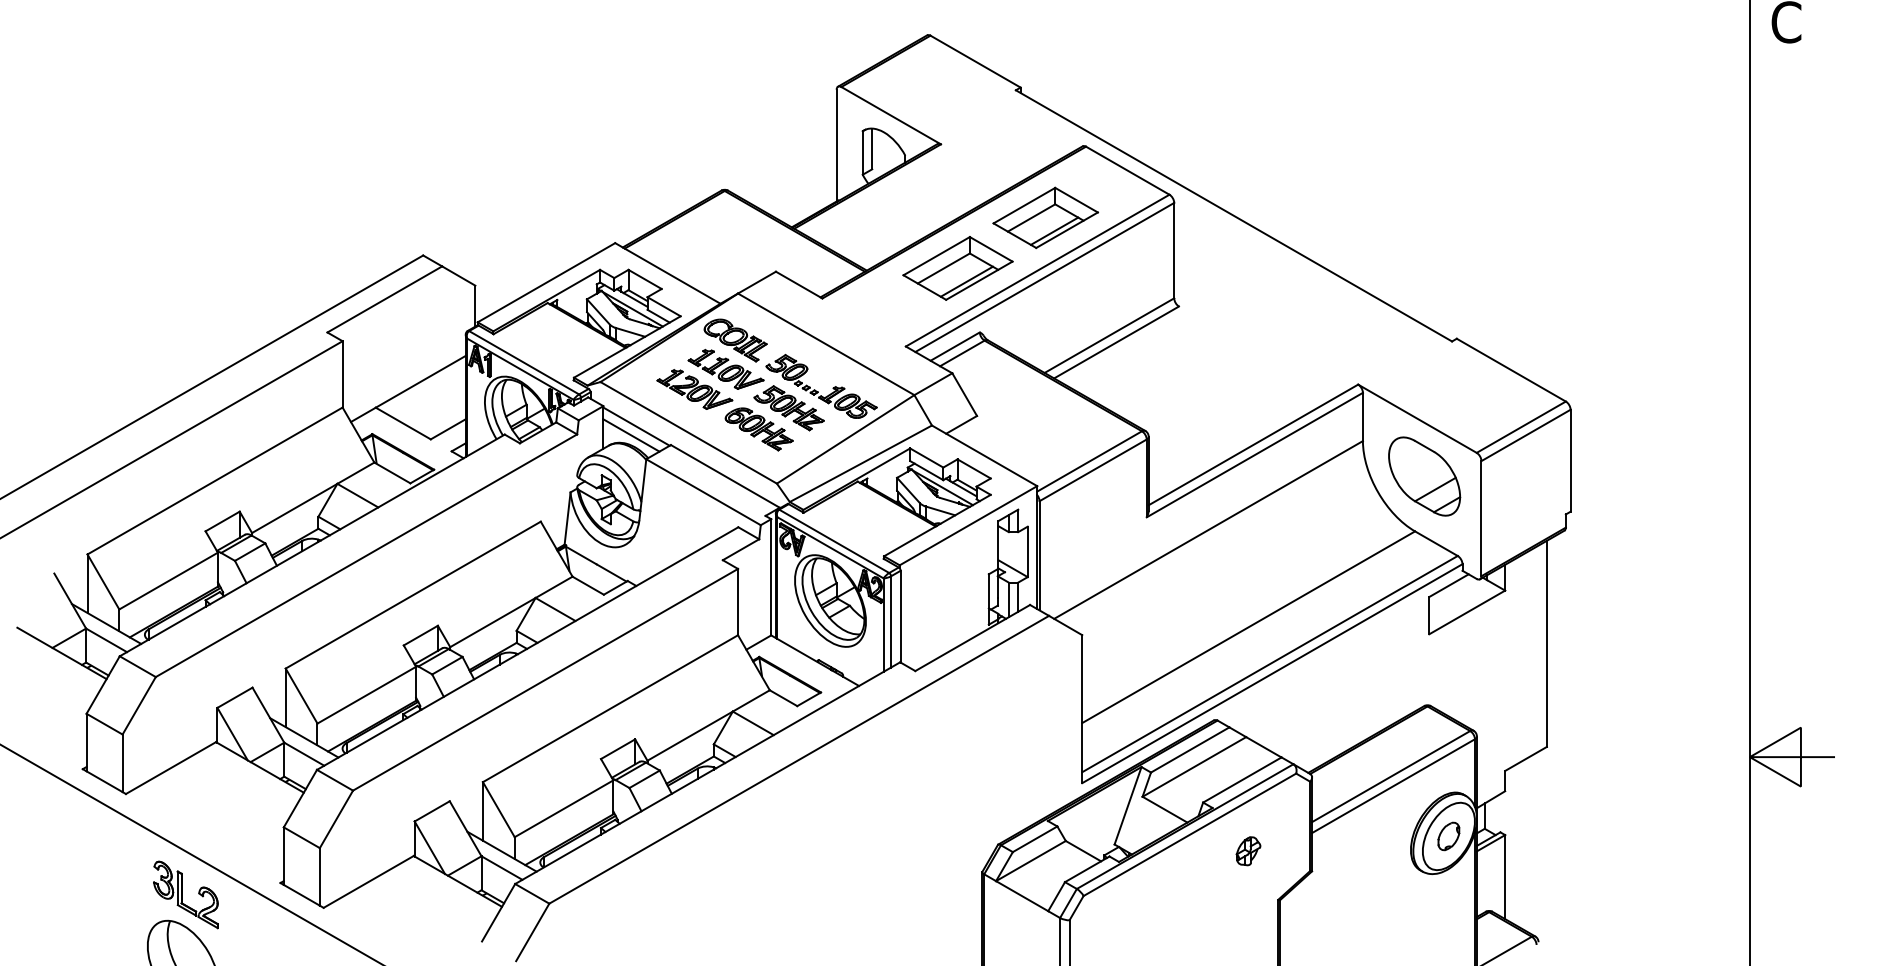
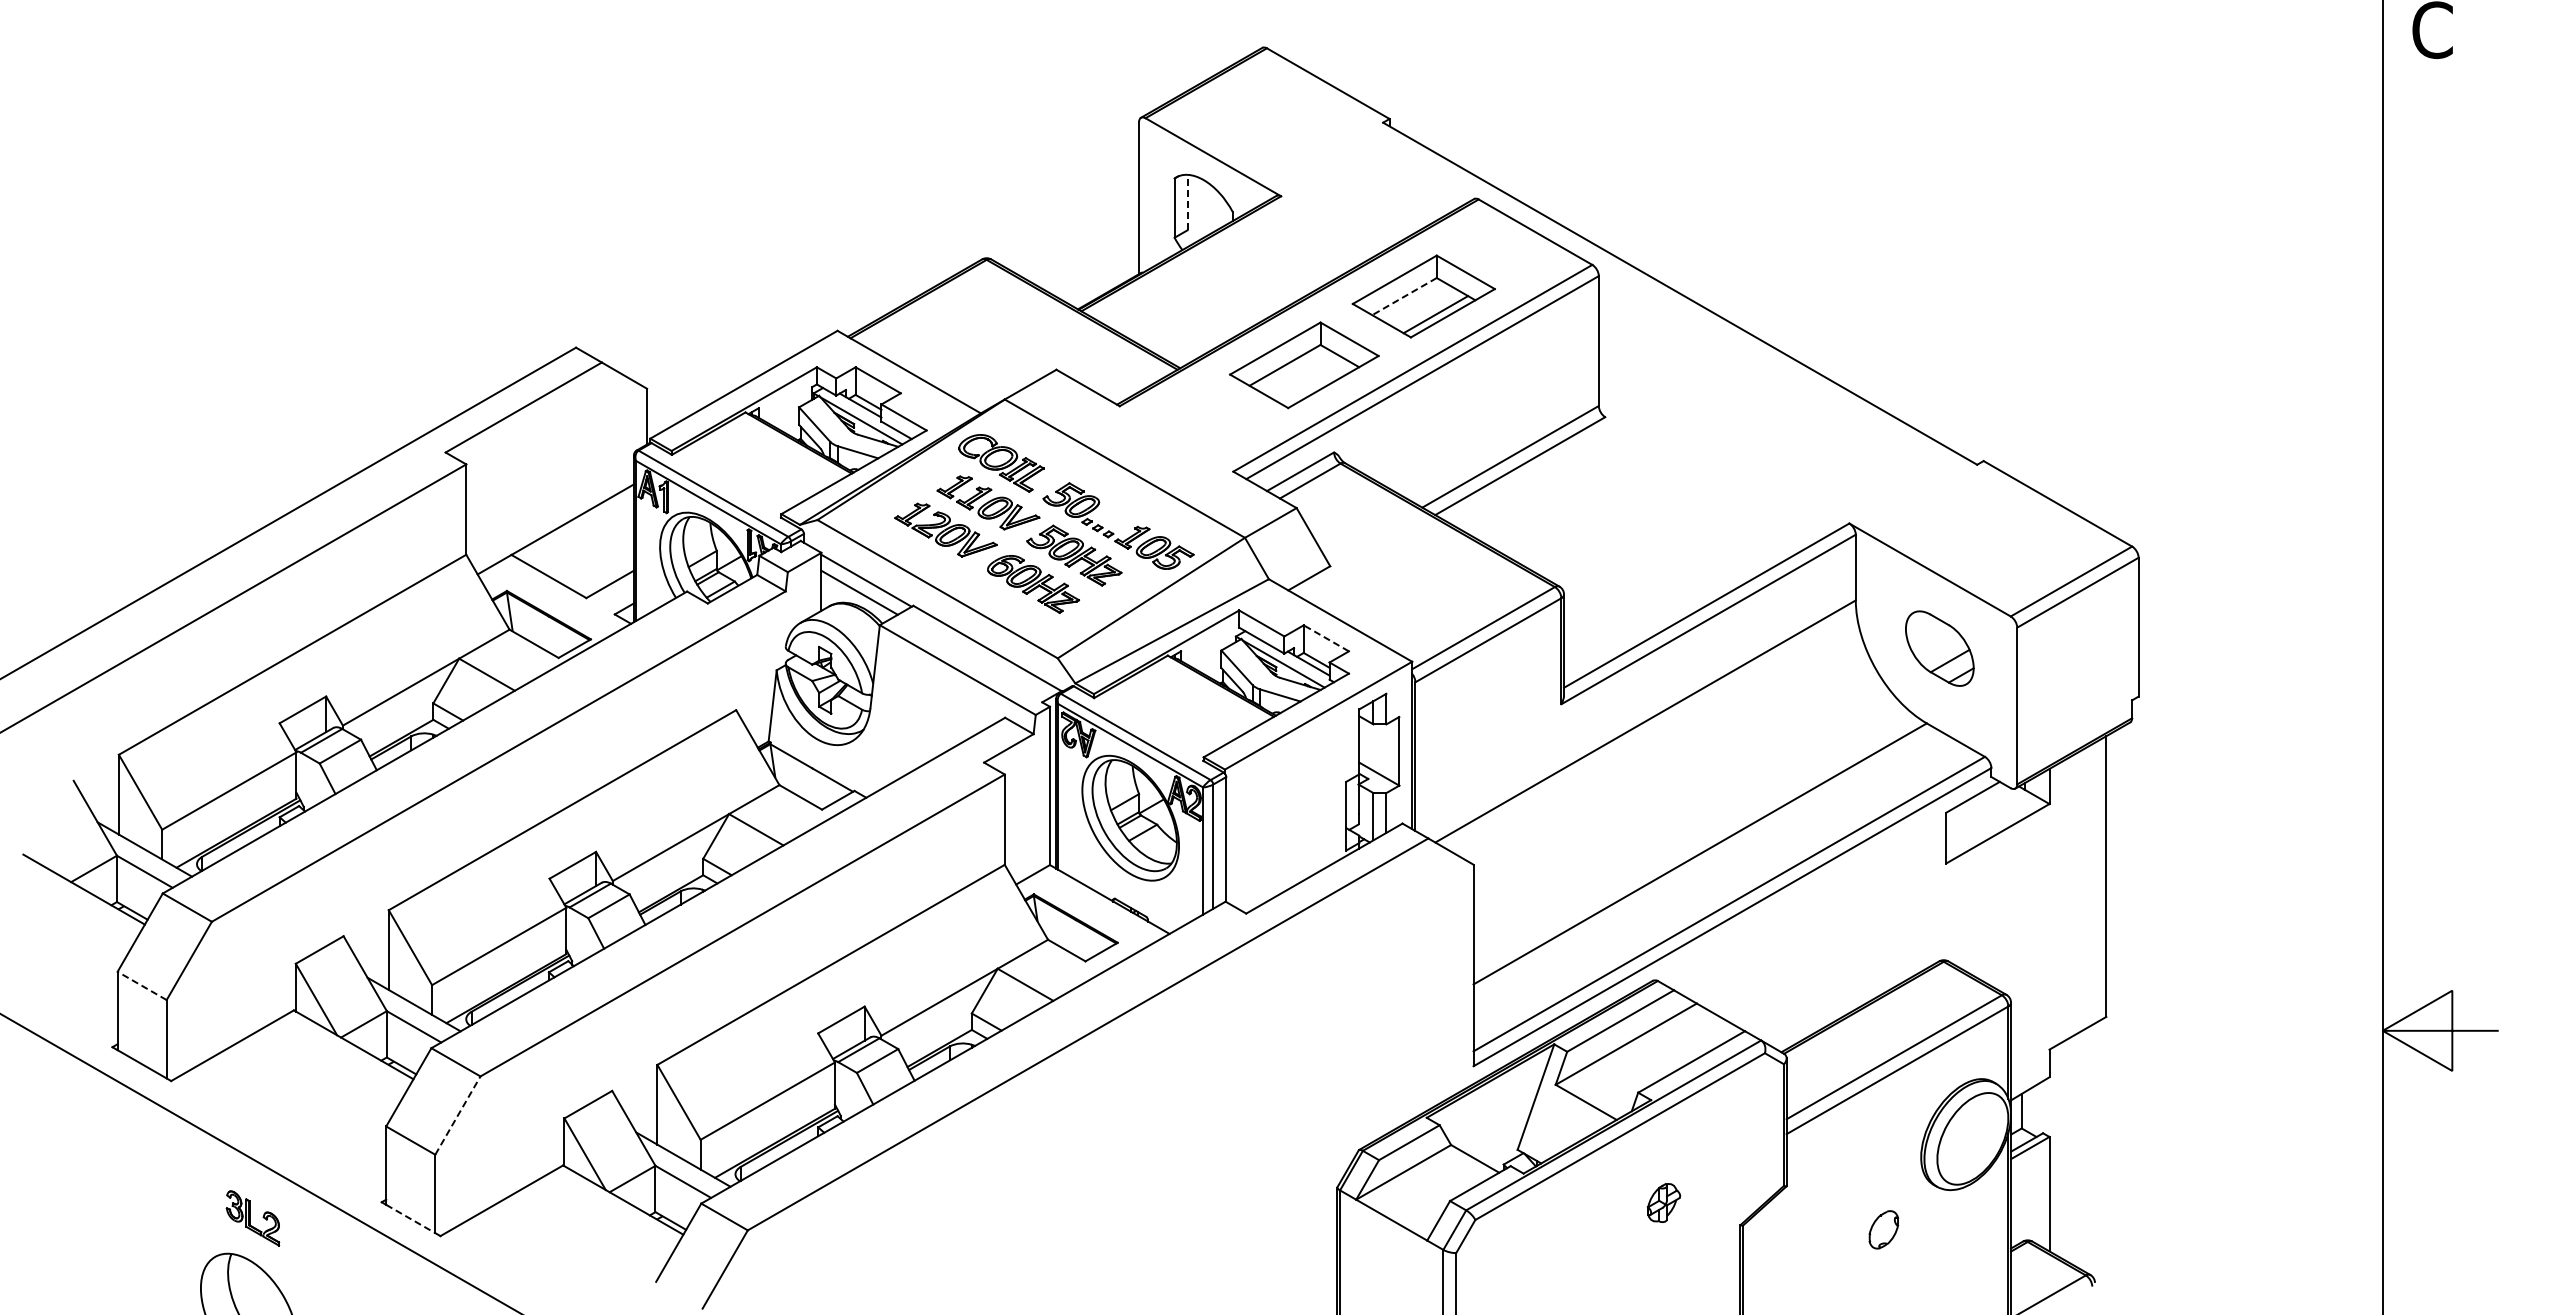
line: (872, 148) -> (1187, 202), solid -> dashed
line: (1031, 217) -> (1404, 296), solid -> dashed
line: (966, 281) -> (1315, 383), removed
line: (973, 469) -> (1325, 638), solid -> dashed
part: (1424, 476) -> (1939, 648), size x0.7
line: (104, 723) -> (141, 985), solid -> dashed
line: (336, 819) -> (458, 1115), solid -> dashed
part: (1448, 836) -> (1883, 1229), moved
part: (1248, 850) -> (1663, 1202), moved
part: (185, 894) -> (252, 1218), size x0.6
line: (302, 895) -> (411, 1219), solid -> dashed

